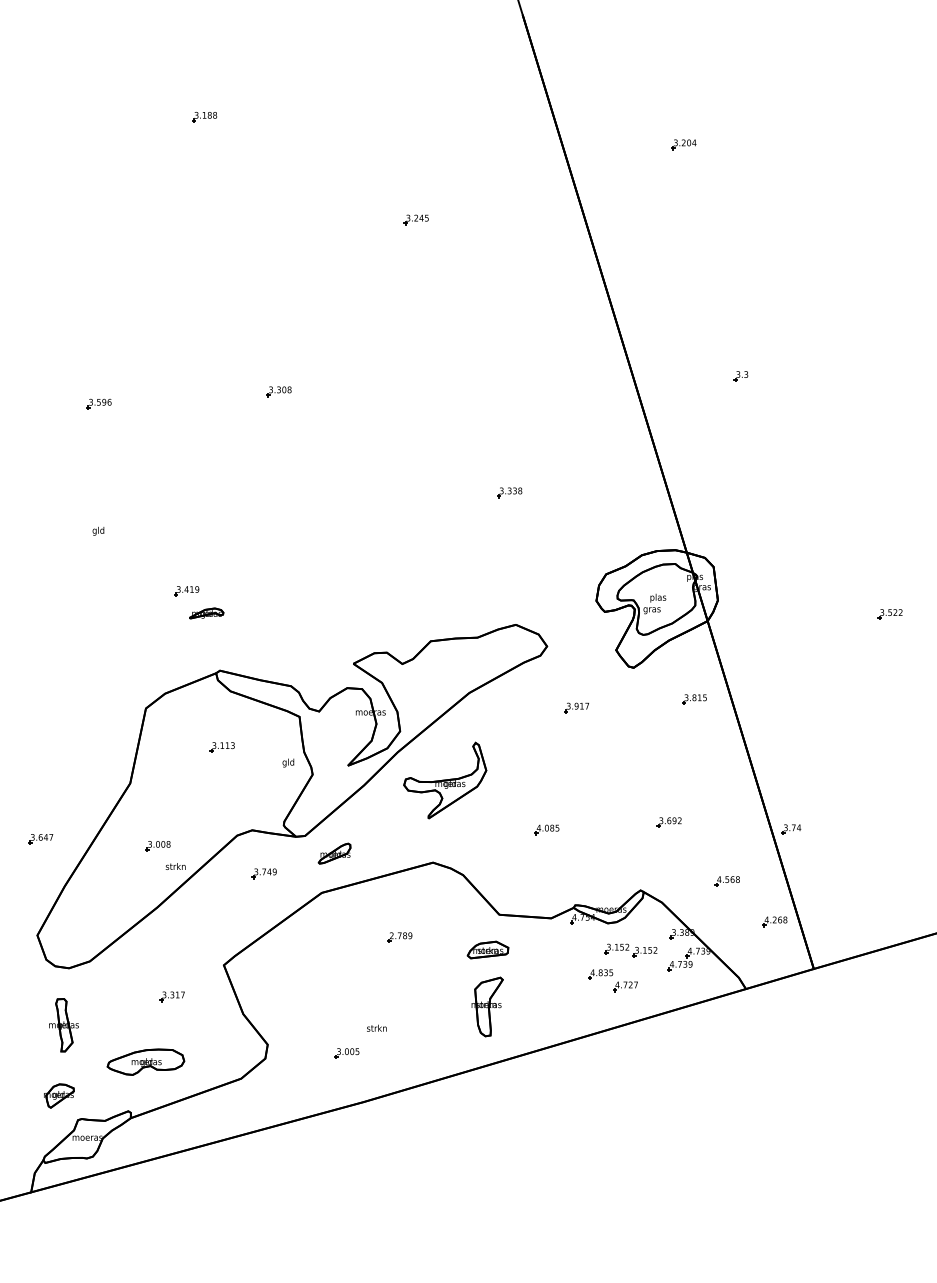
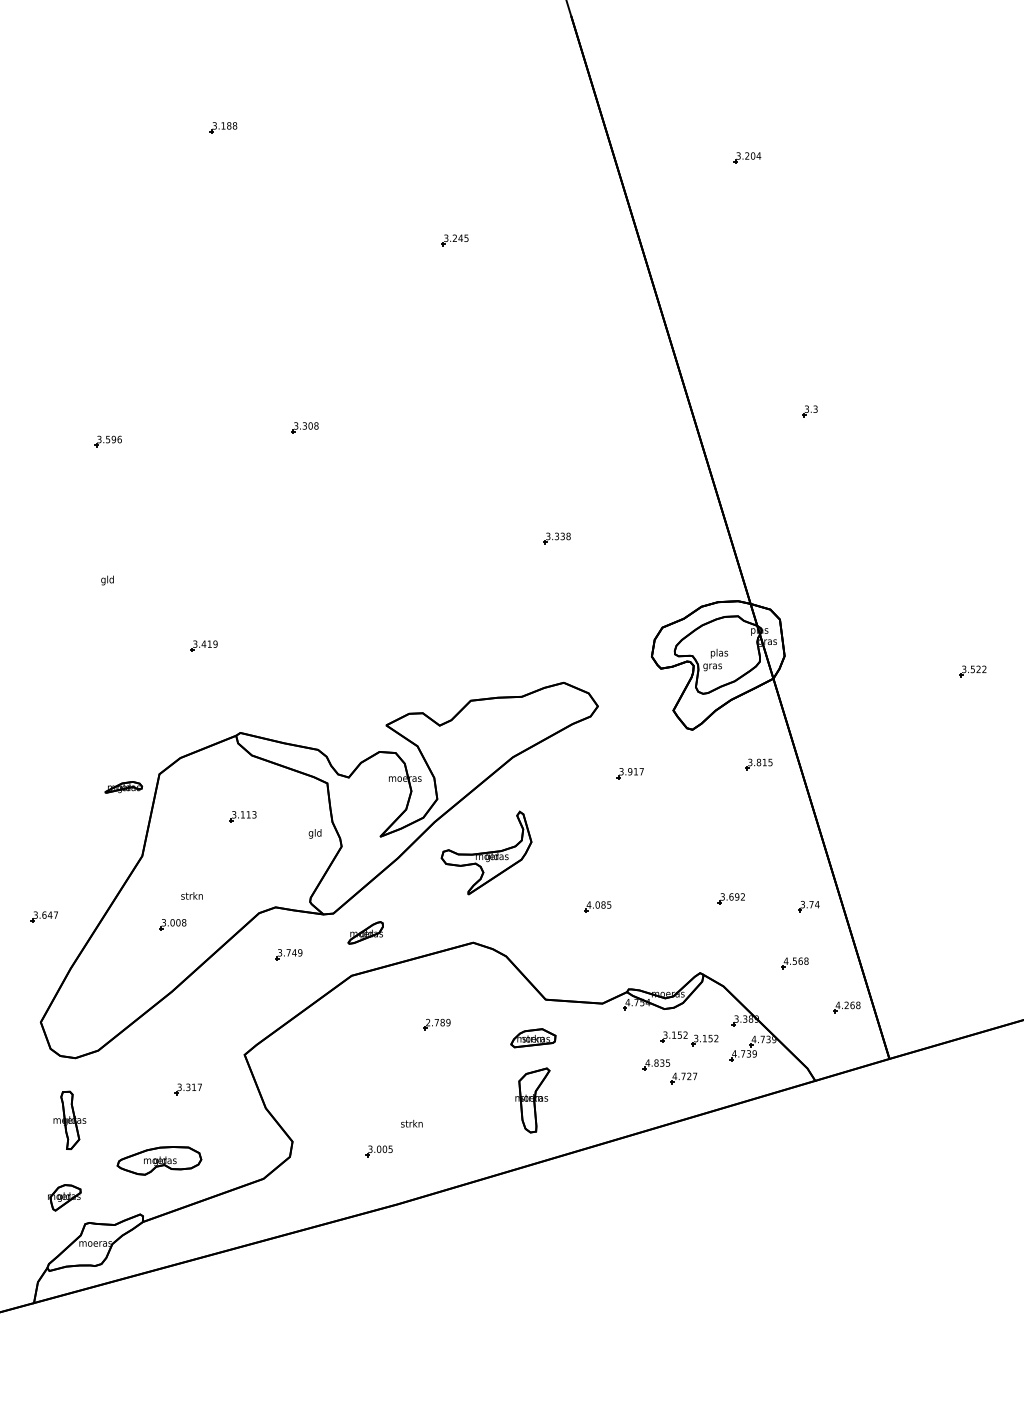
part: (206, 613) -> (123, 787), moved
part: (791, 829) -> (808, 906), moved
text: (175, 866) -> (191, 895), moved

